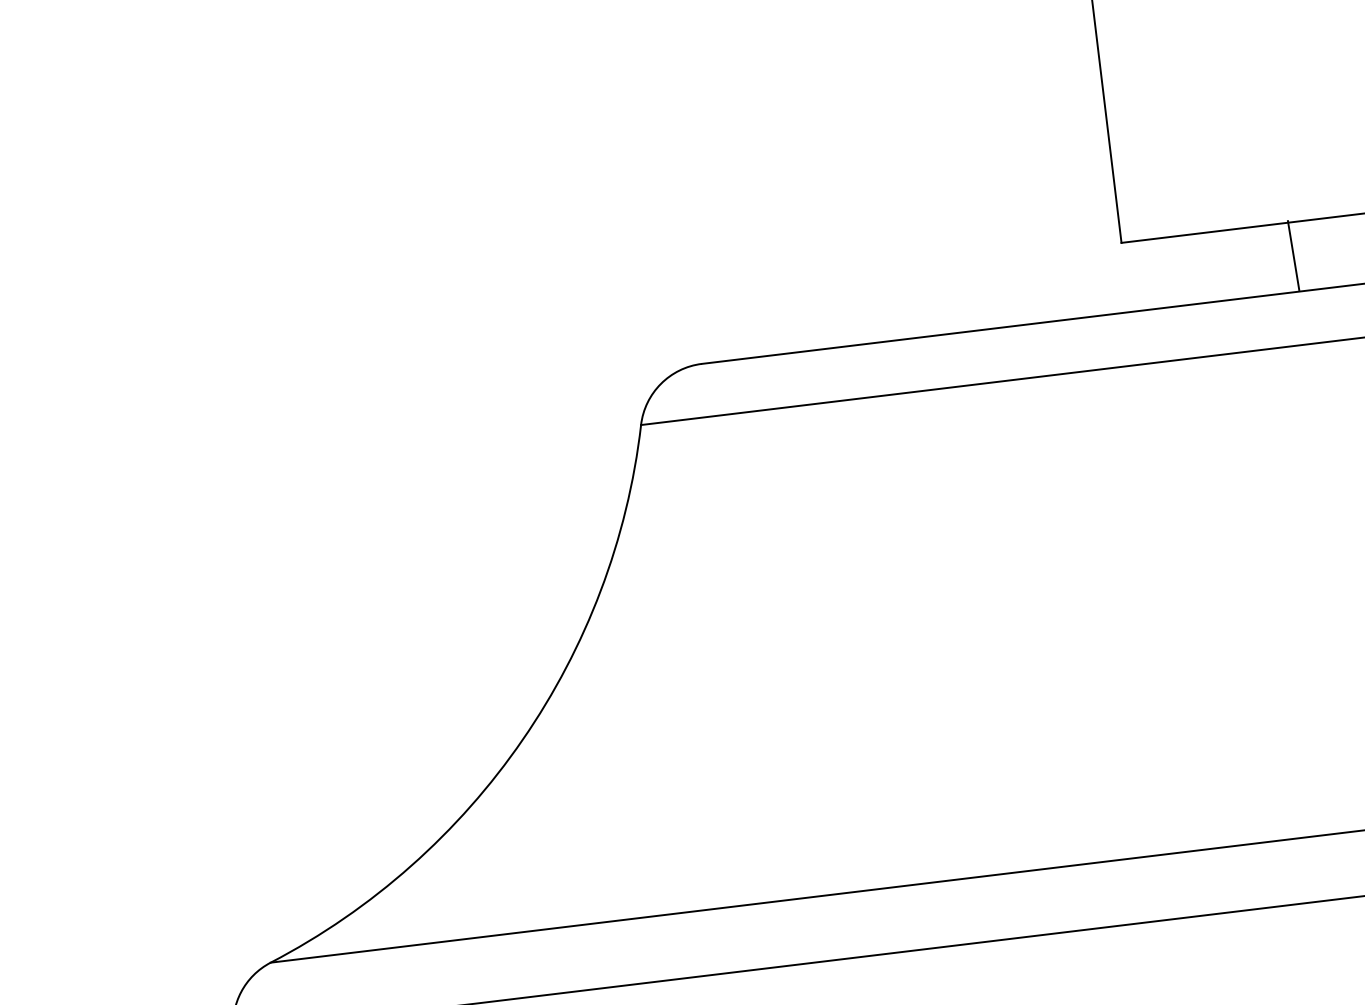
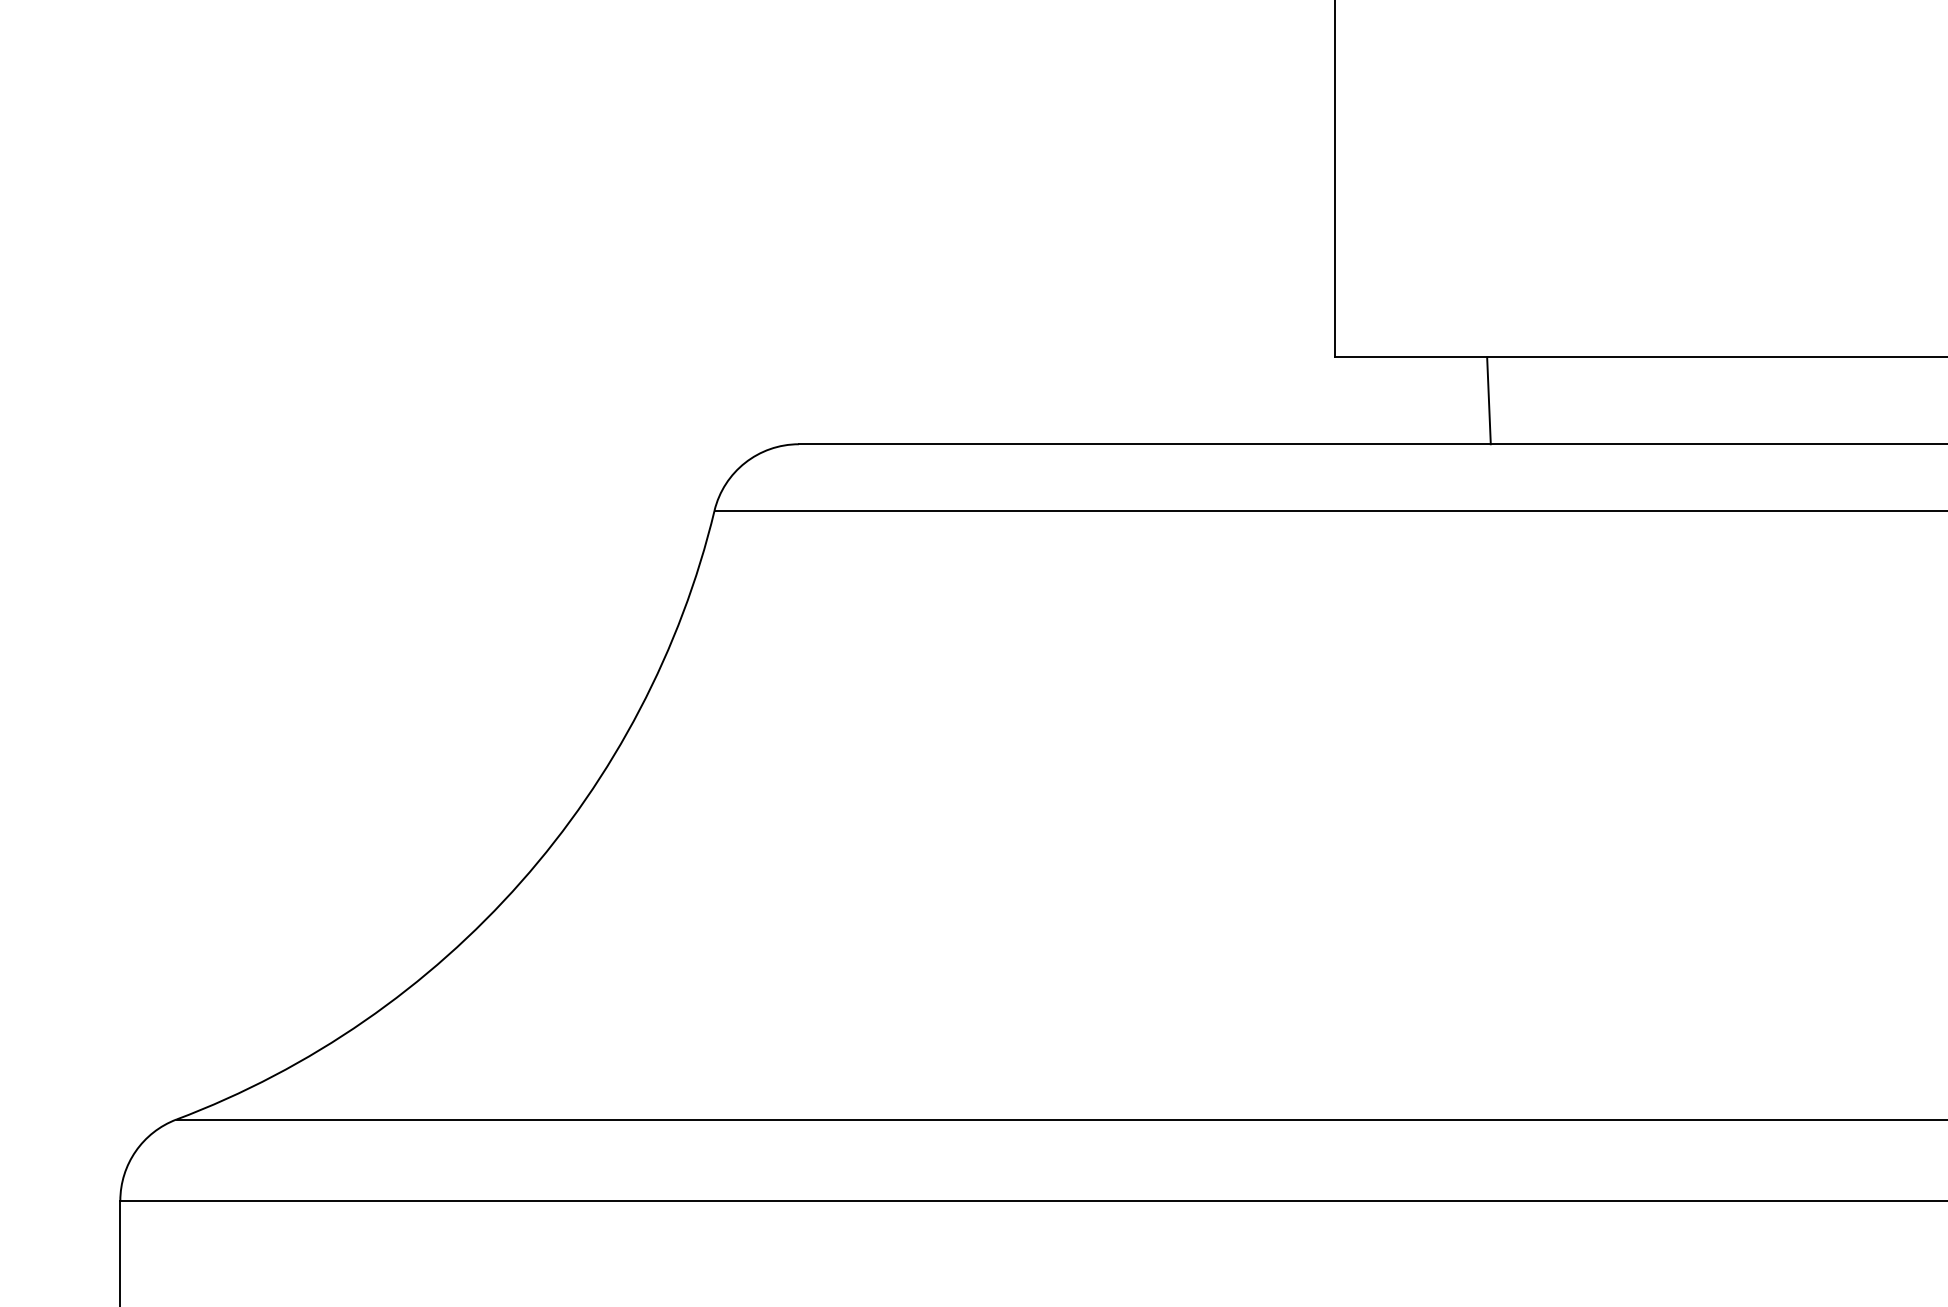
line: (1293, 255) -> (1488, 400), moved

